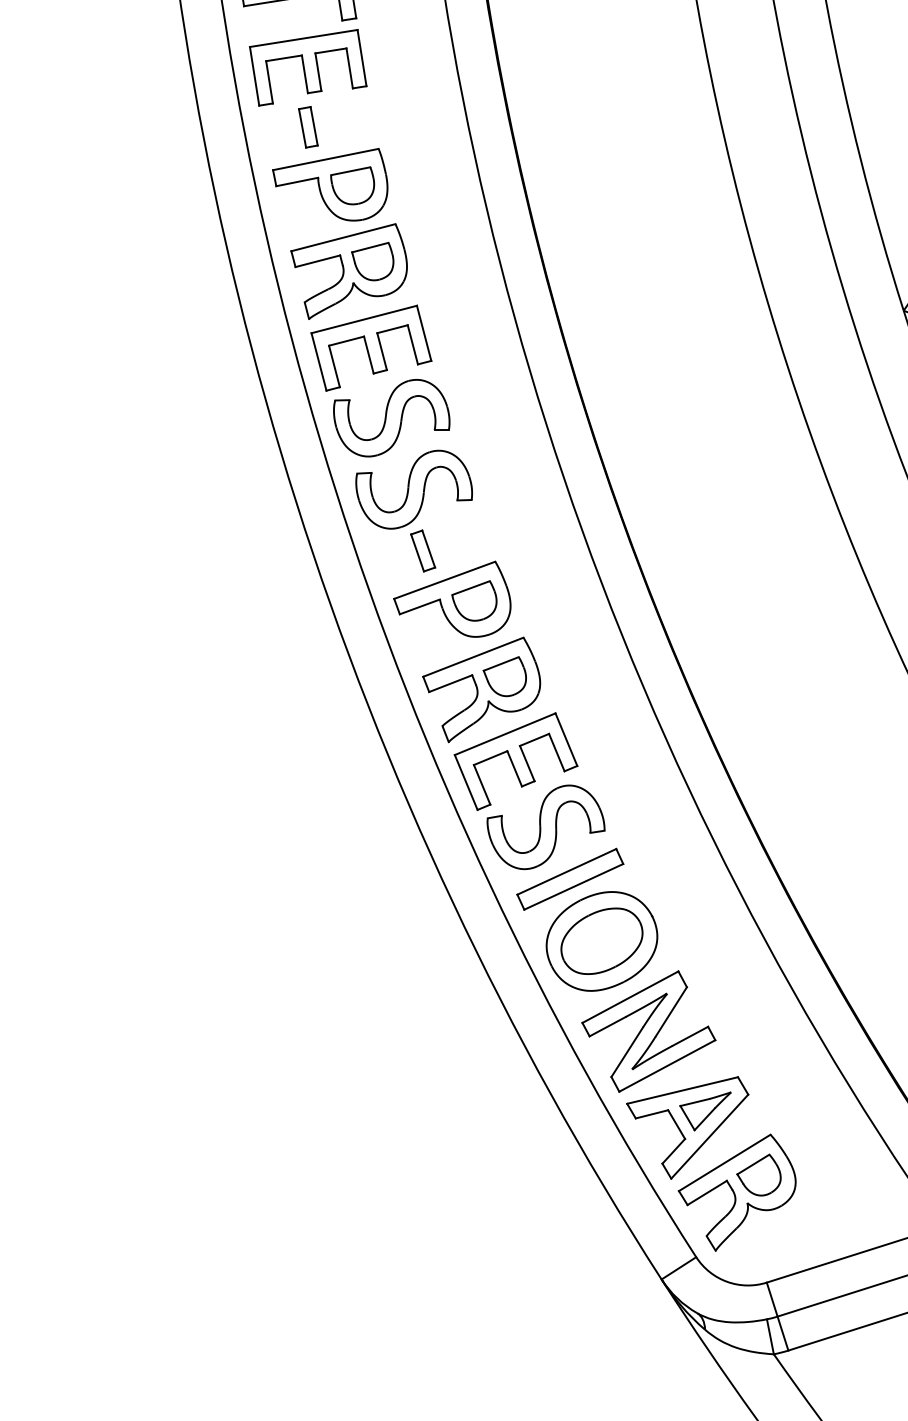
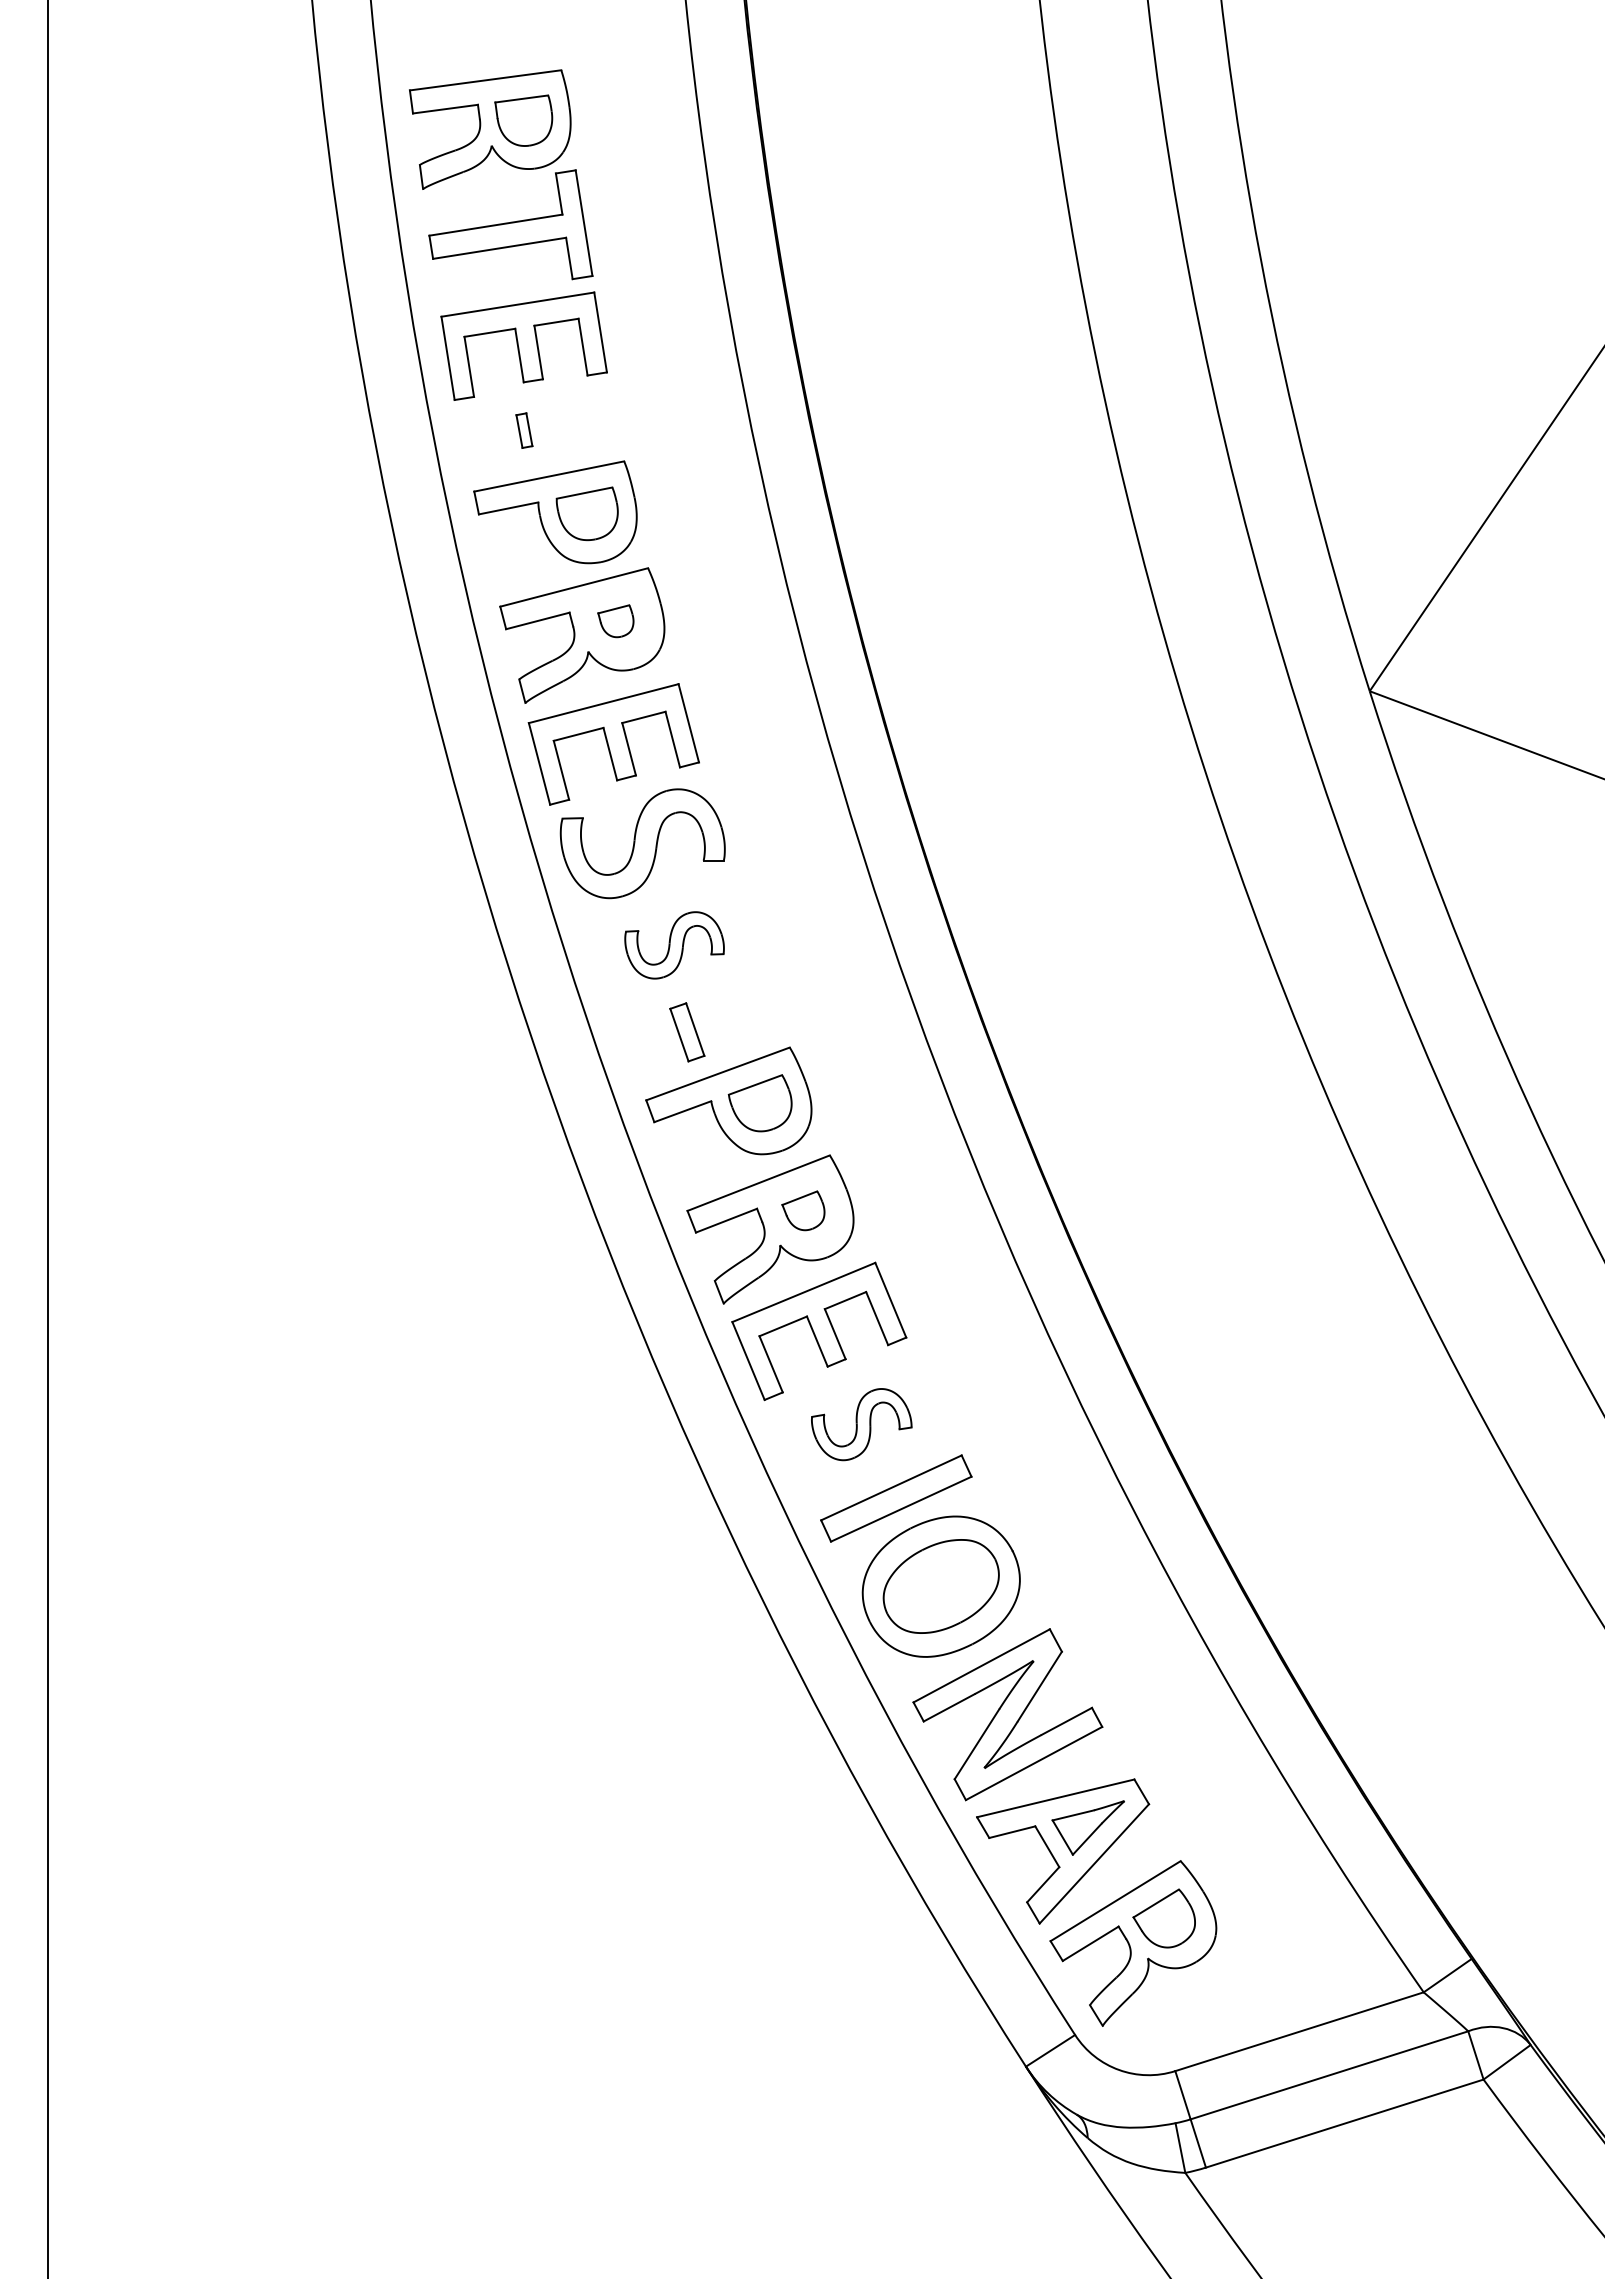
part: (308, 127) -> (524, 430), size x0.6
part: (372, 260) -> (615, 620), size x0.6
part: (414, 489) -> (674, 945), size x0.6
part: (504, 676) -> (803, 1210), size x0.7
part: (545, 827) -> (861, 1424), size x0.6

